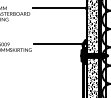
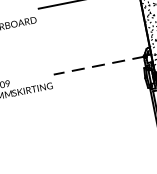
line: (58, 44) -> (99, 65), solid -> dashed

